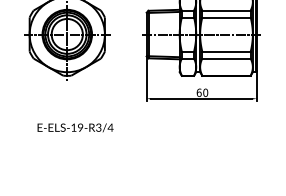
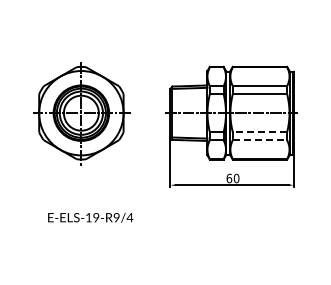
line: (226, 51) -> (259, 132), solid -> dashed
line: (226, 58) -> (260, 140), solid -> dashed
text: (98, 128) -> (116, 218), E-ELS-19-R3/4 -> E-ELS-19-R9/4

